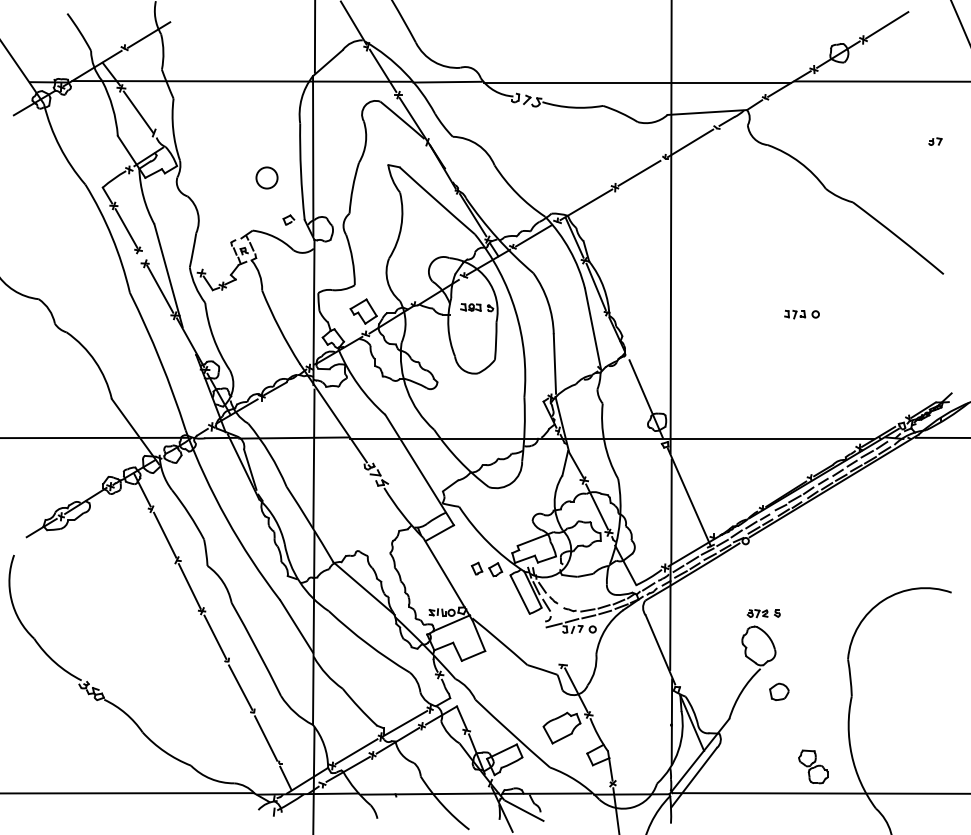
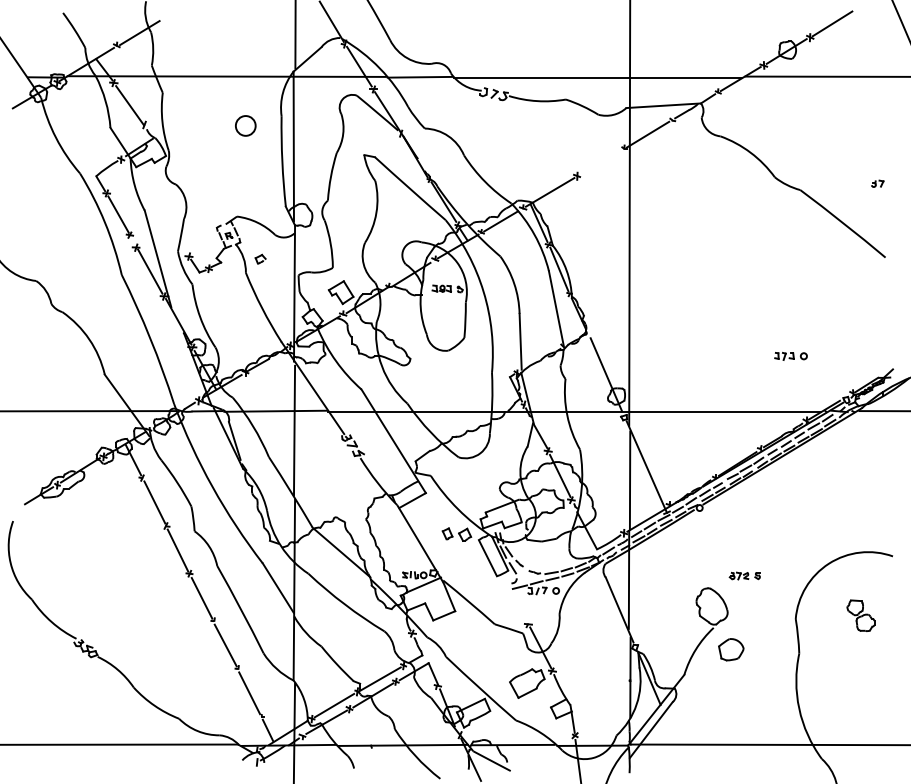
part: (935, 141) -> (877, 183), moved
line: (639, 172) -> (600, 162), removed
circle: (266, 177) -> (245, 125), moved
part: (288, 219) -> (260, 258), moved
part: (801, 314) -> (790, 356), moved
part: (763, 613) -> (744, 575), moved
part: (779, 691) -> (731, 649), size x1.4
part: (813, 766) -> (860, 615), moved

